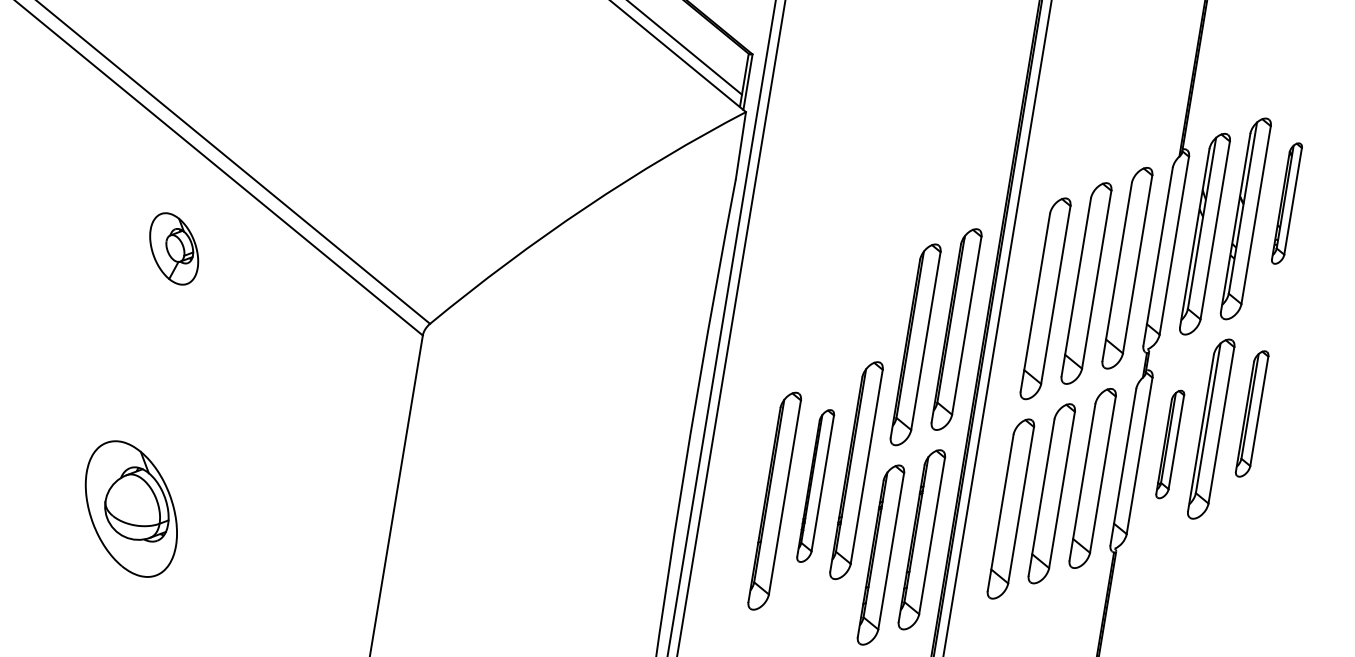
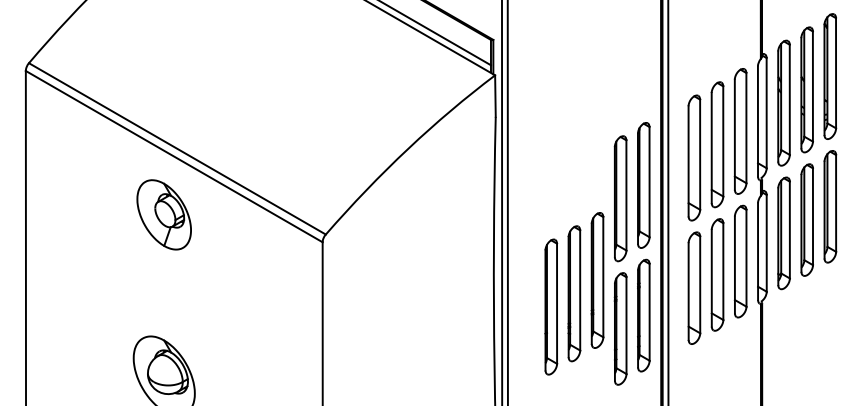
part: (1287, 203) -> (830, 76), size x1.67
part: (173, 248) -> (163, 214), size x1.67
part: (1252, 413) -> (830, 206), size x1.43
part: (1169, 444) -> (783, 233), size x1.67
part: (815, 485) -> (574, 293), size x1.43

